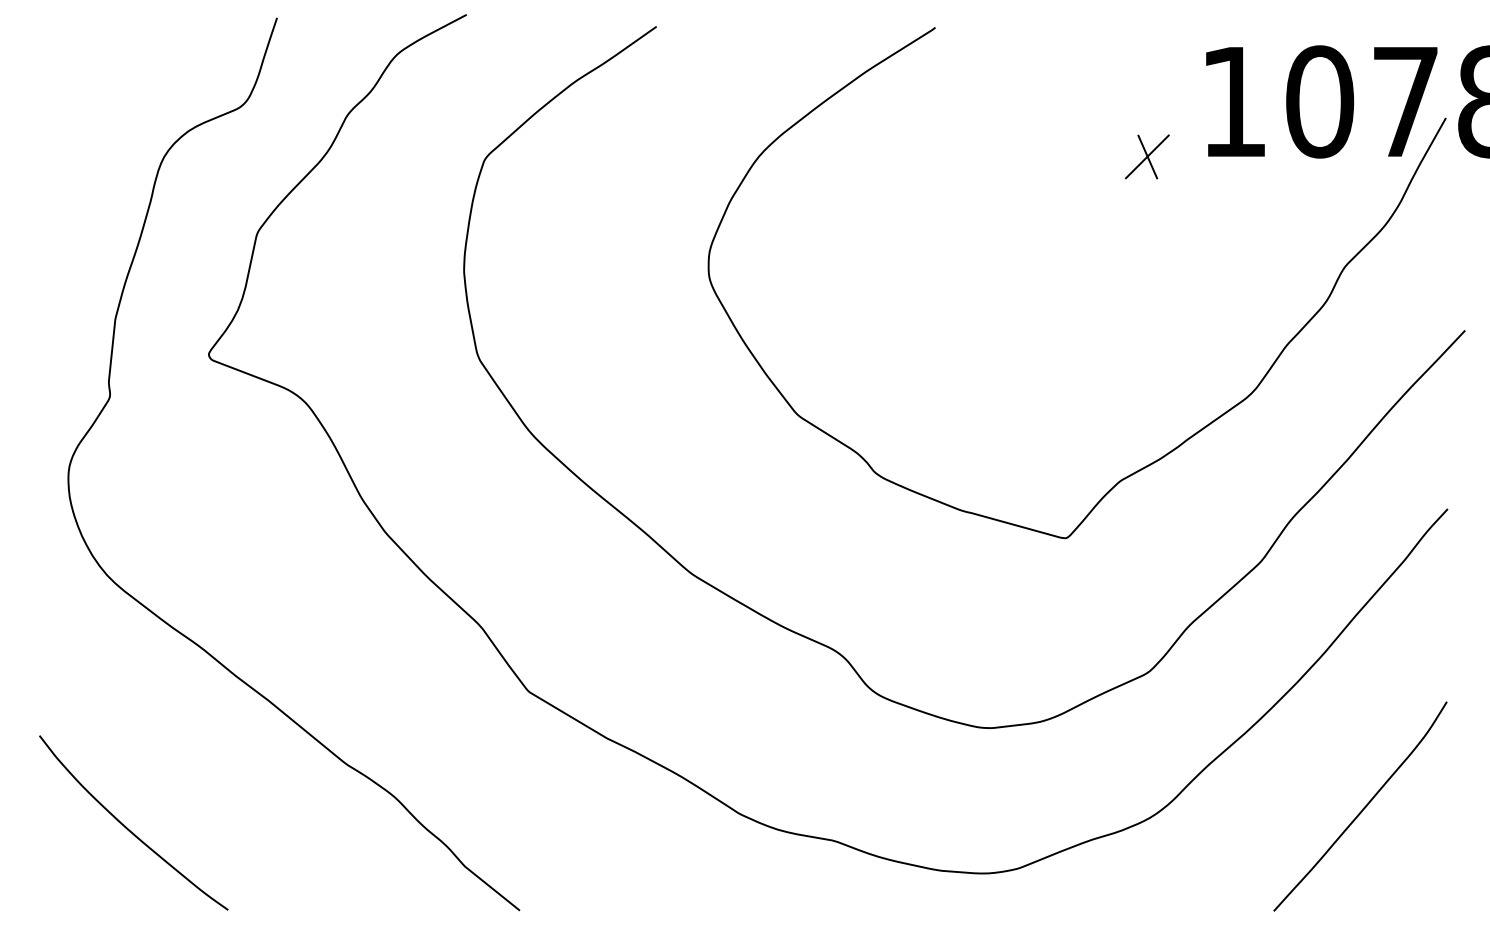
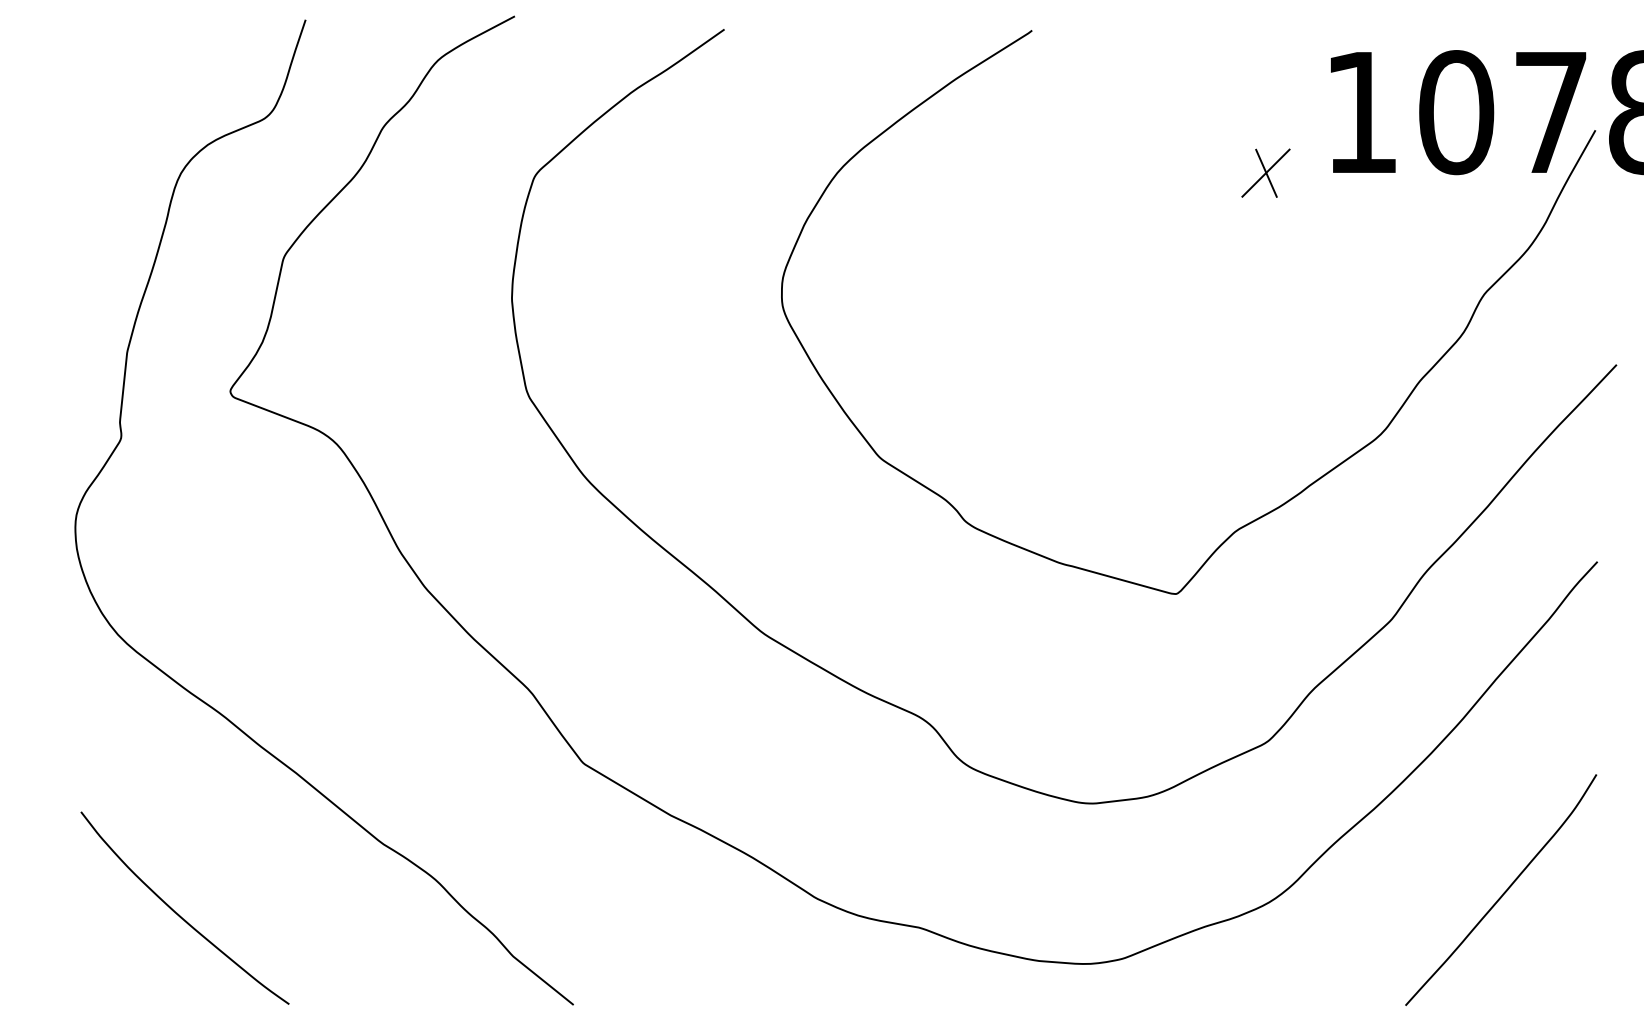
curve: (127, 827) -> (178, 913), moved

